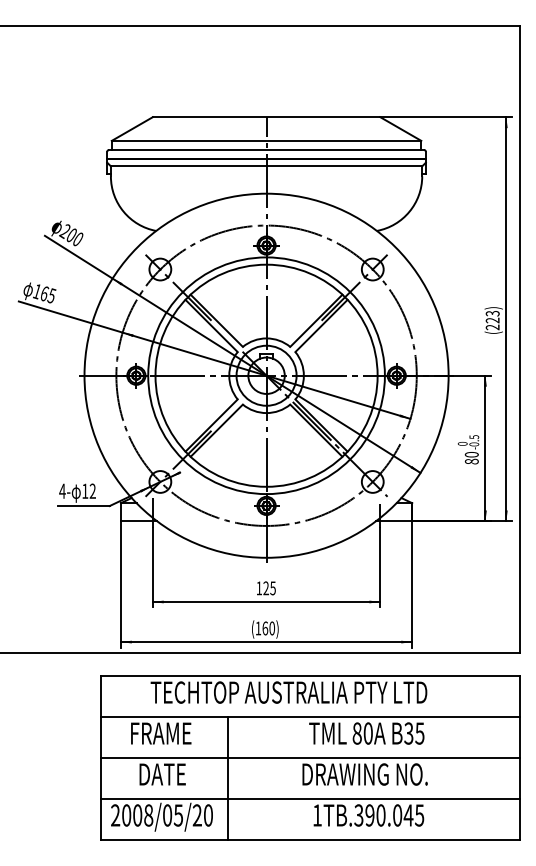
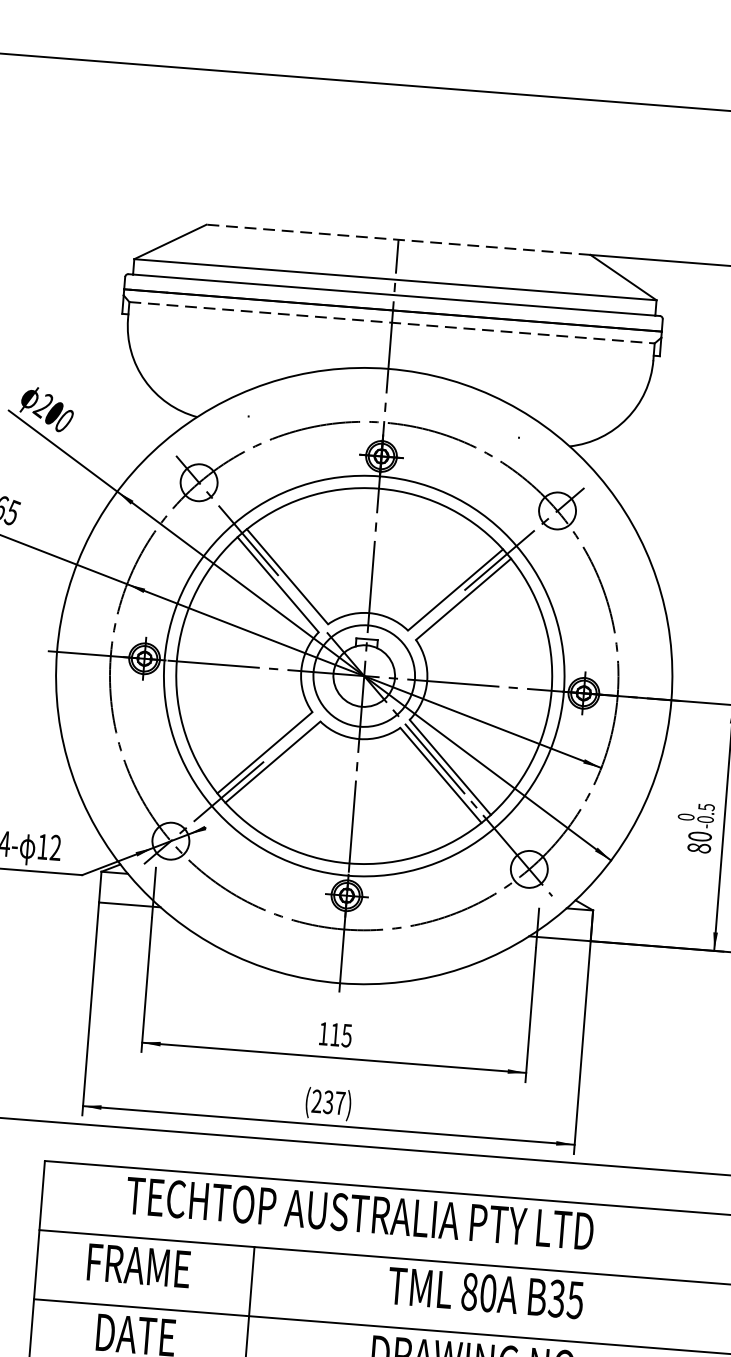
line: (266, 117) -> (398, 240), solid -> dashed
line: (266, 166) -> (391, 322), solid -> dashed
text: (265, 588) -> (334, 1034), 125 -> 115
text: (265, 628) -> (328, 1102), (160) -> (237)

